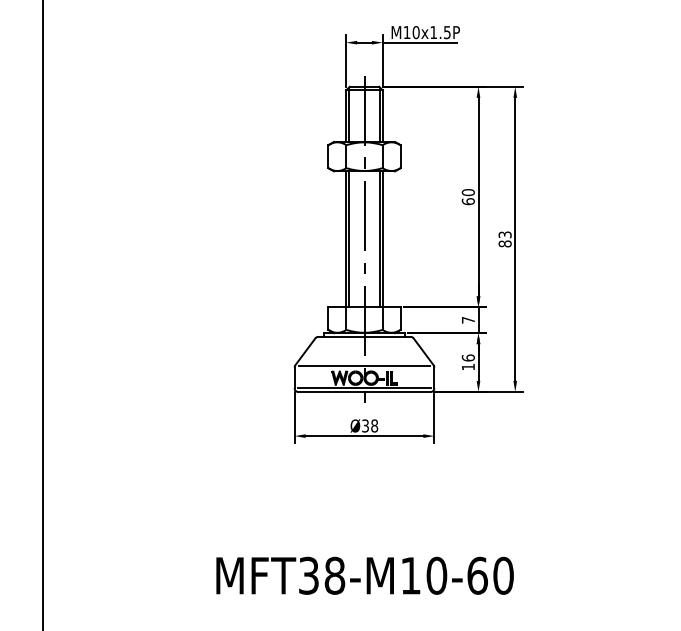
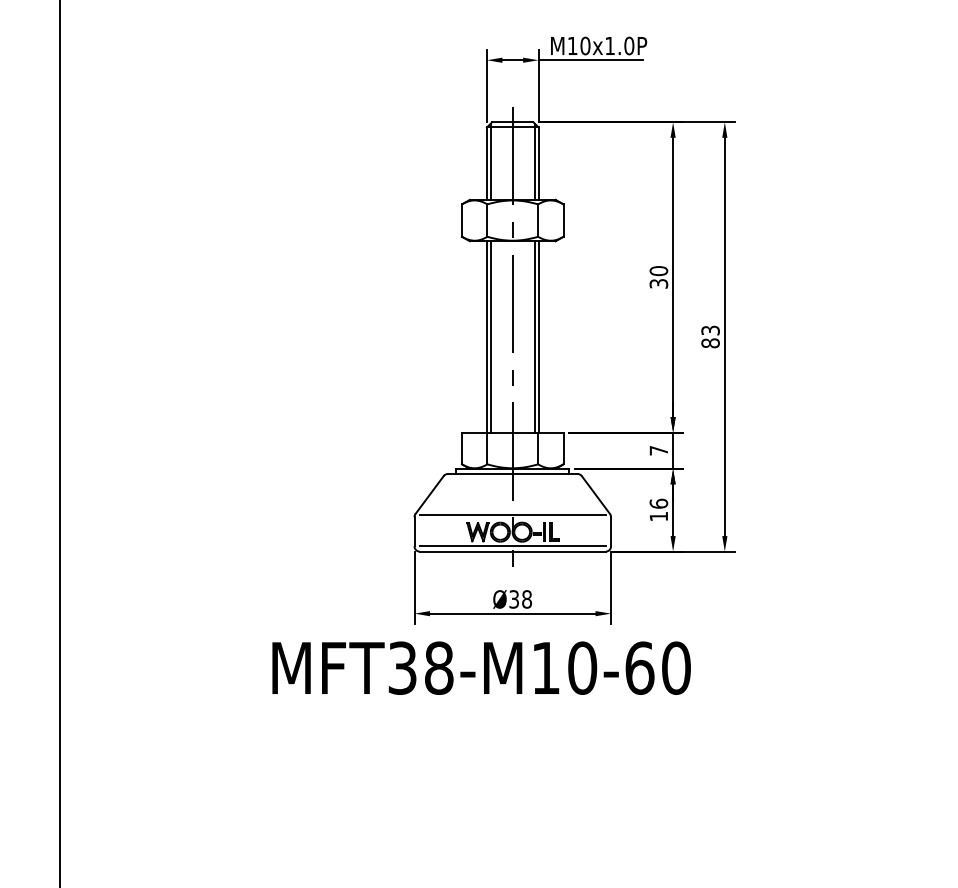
text: (447, 32) -> (629, 45), M10x1.5P -> M10x1.0P
text: (468, 201) -> (658, 283), 60 -> 30
text: (365, 575) -> (481, 667), moved

